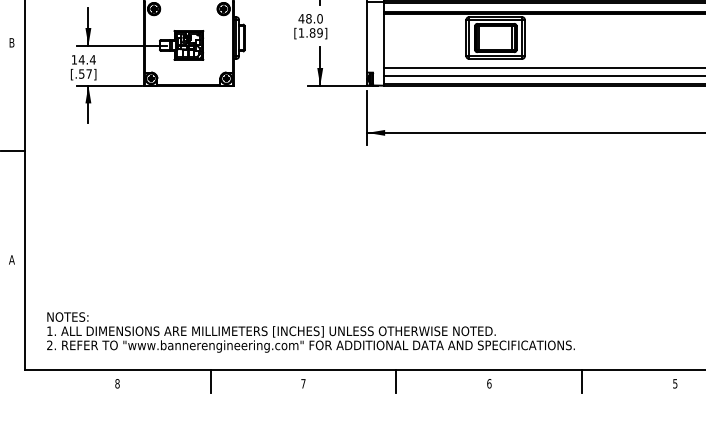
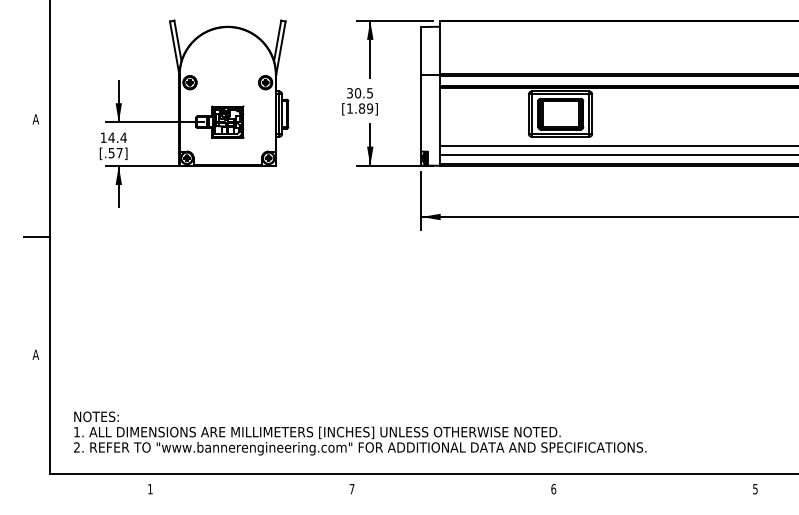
text: (310, 19) -> (359, 93), 48.0 -> 30.5
text: (11, 43) -> (35, 119), B -> A
line: (210, 381) -> (251, 486), removed
line: (396, 381) -> (452, 486), removed
line: (582, 381) -> (654, 486), removed
text: (117, 384) -> (150, 489), 8 -> 1

